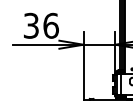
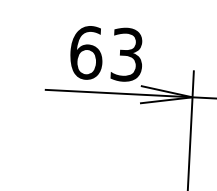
text: (40, 25) -> (105, 52), 36 -> 63

